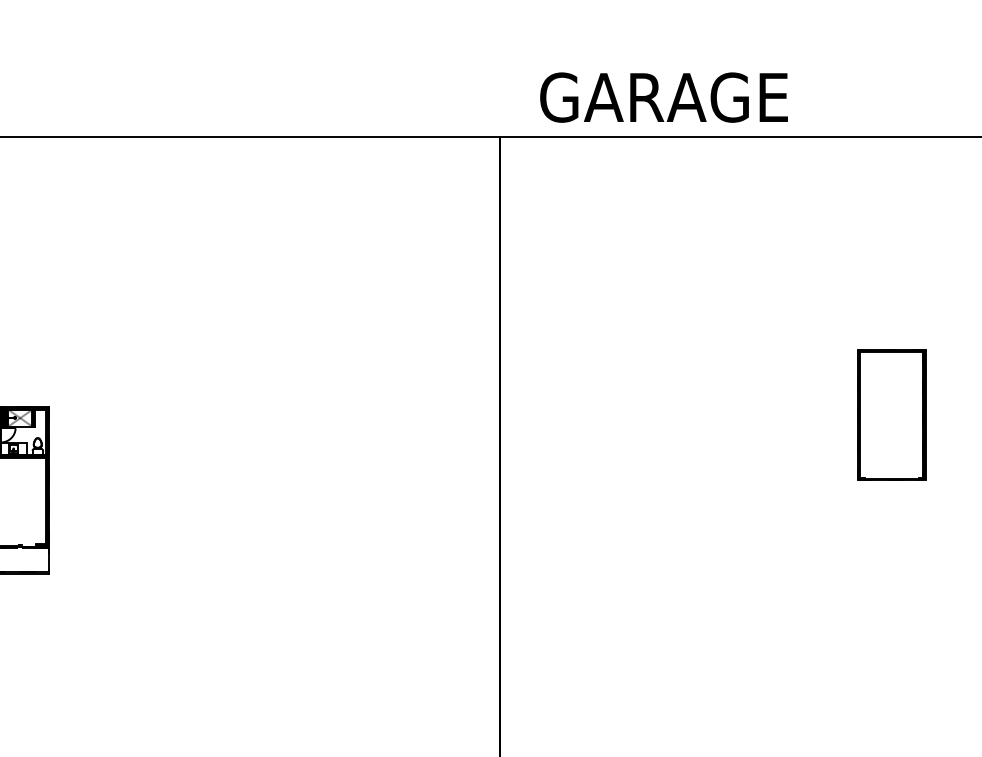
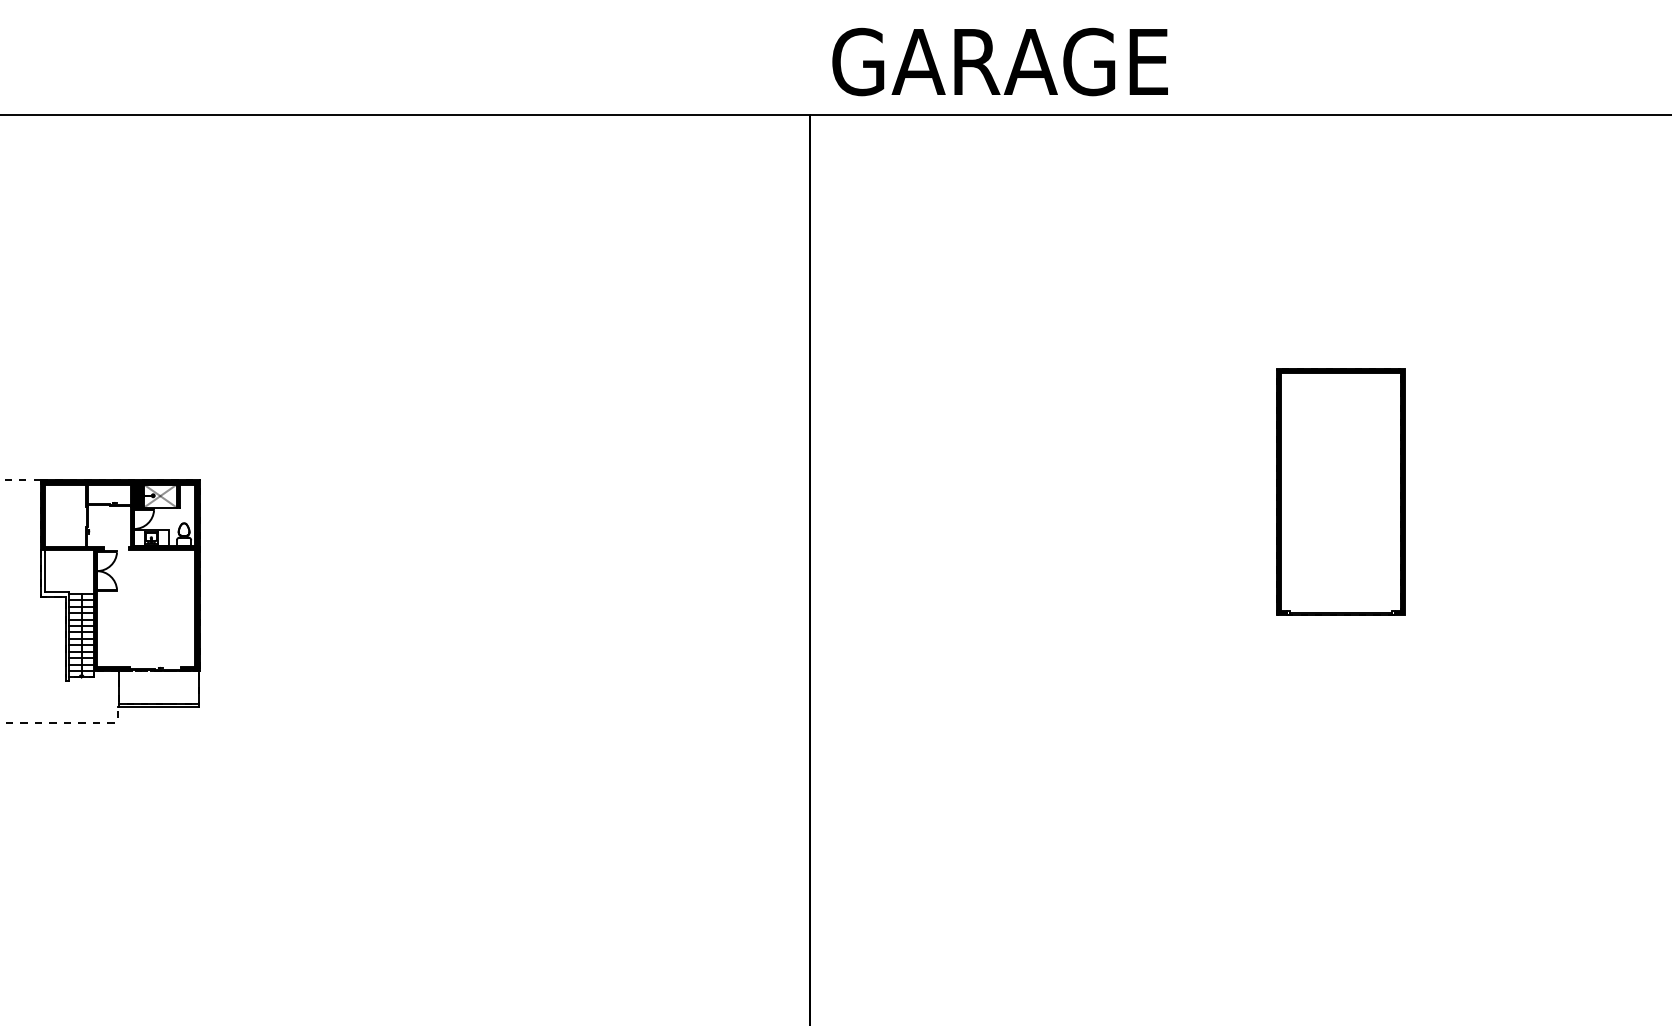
text: (663, 97) -> (999, 61), moved
part: (891, 414) -> (1340, 491), size x1.4

